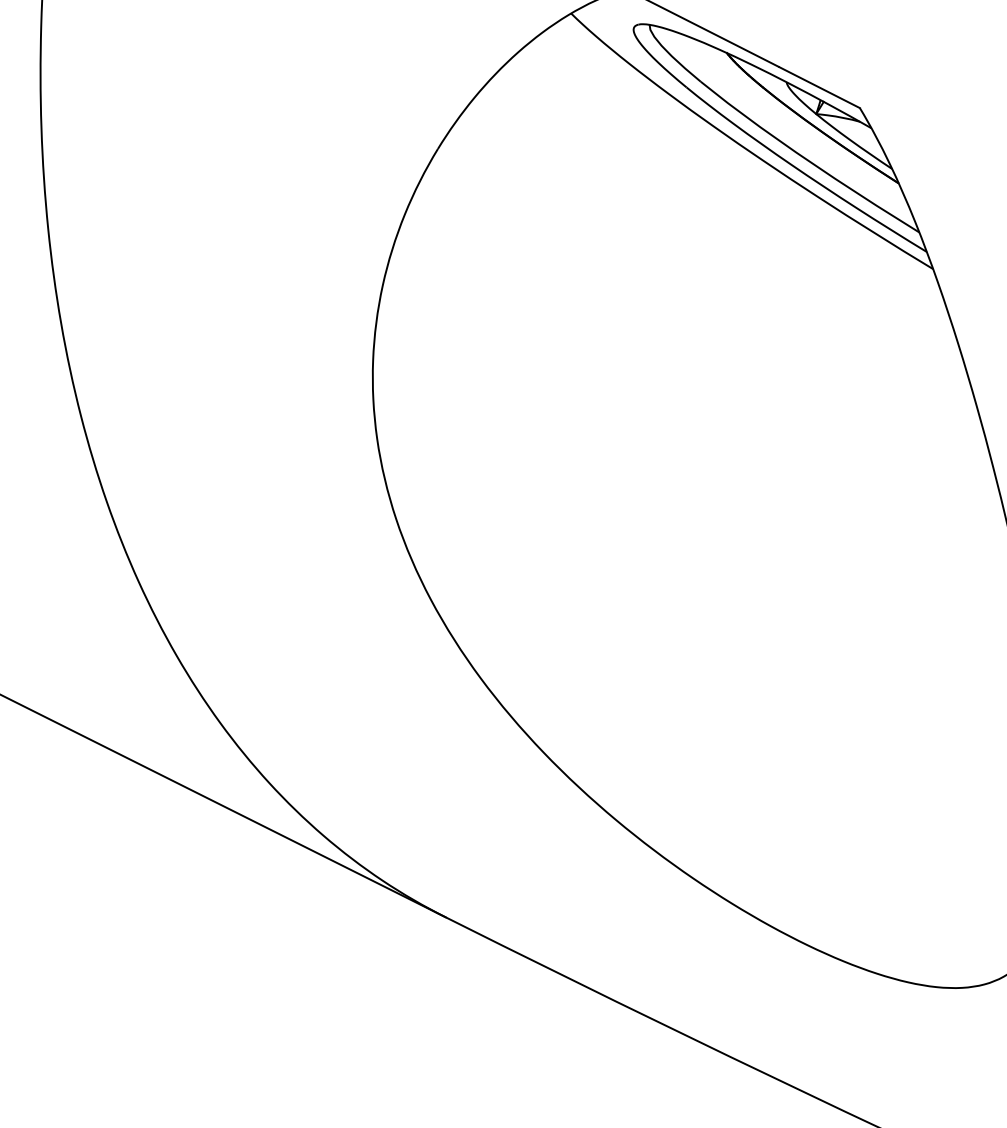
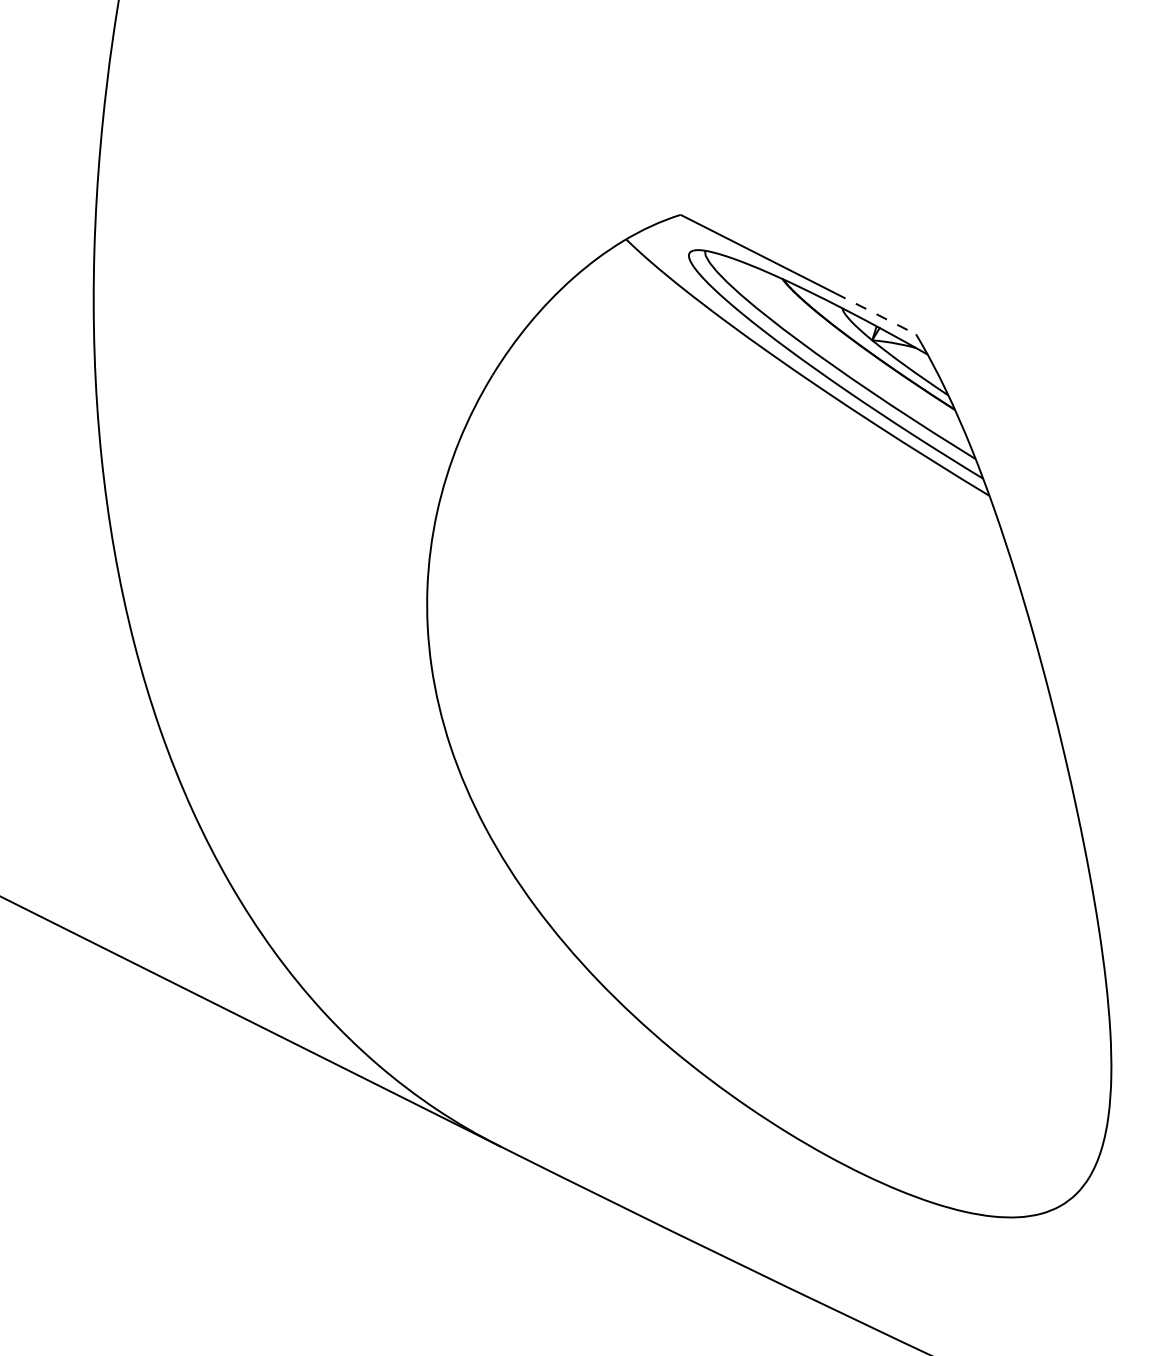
line: (820, 87) -> (876, 313), solid -> dashed

